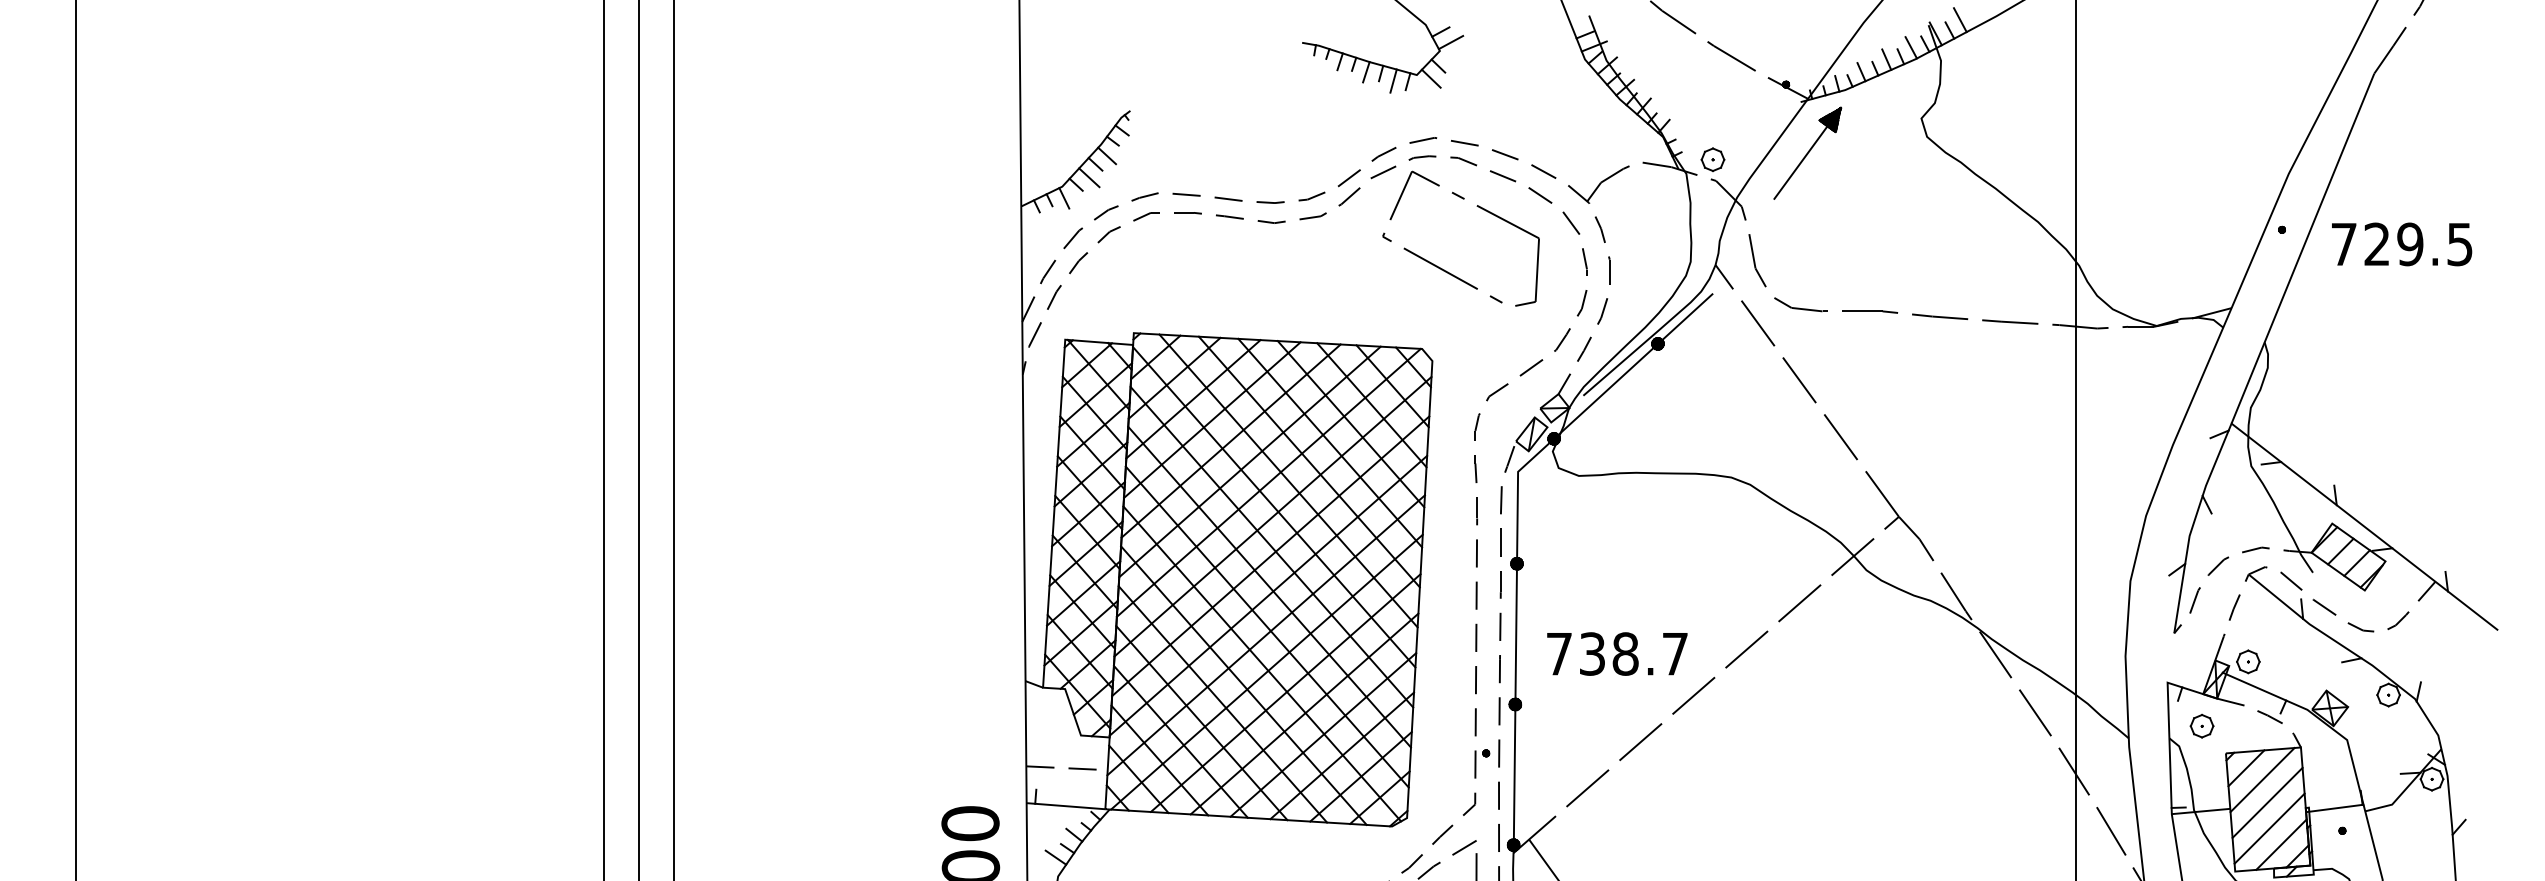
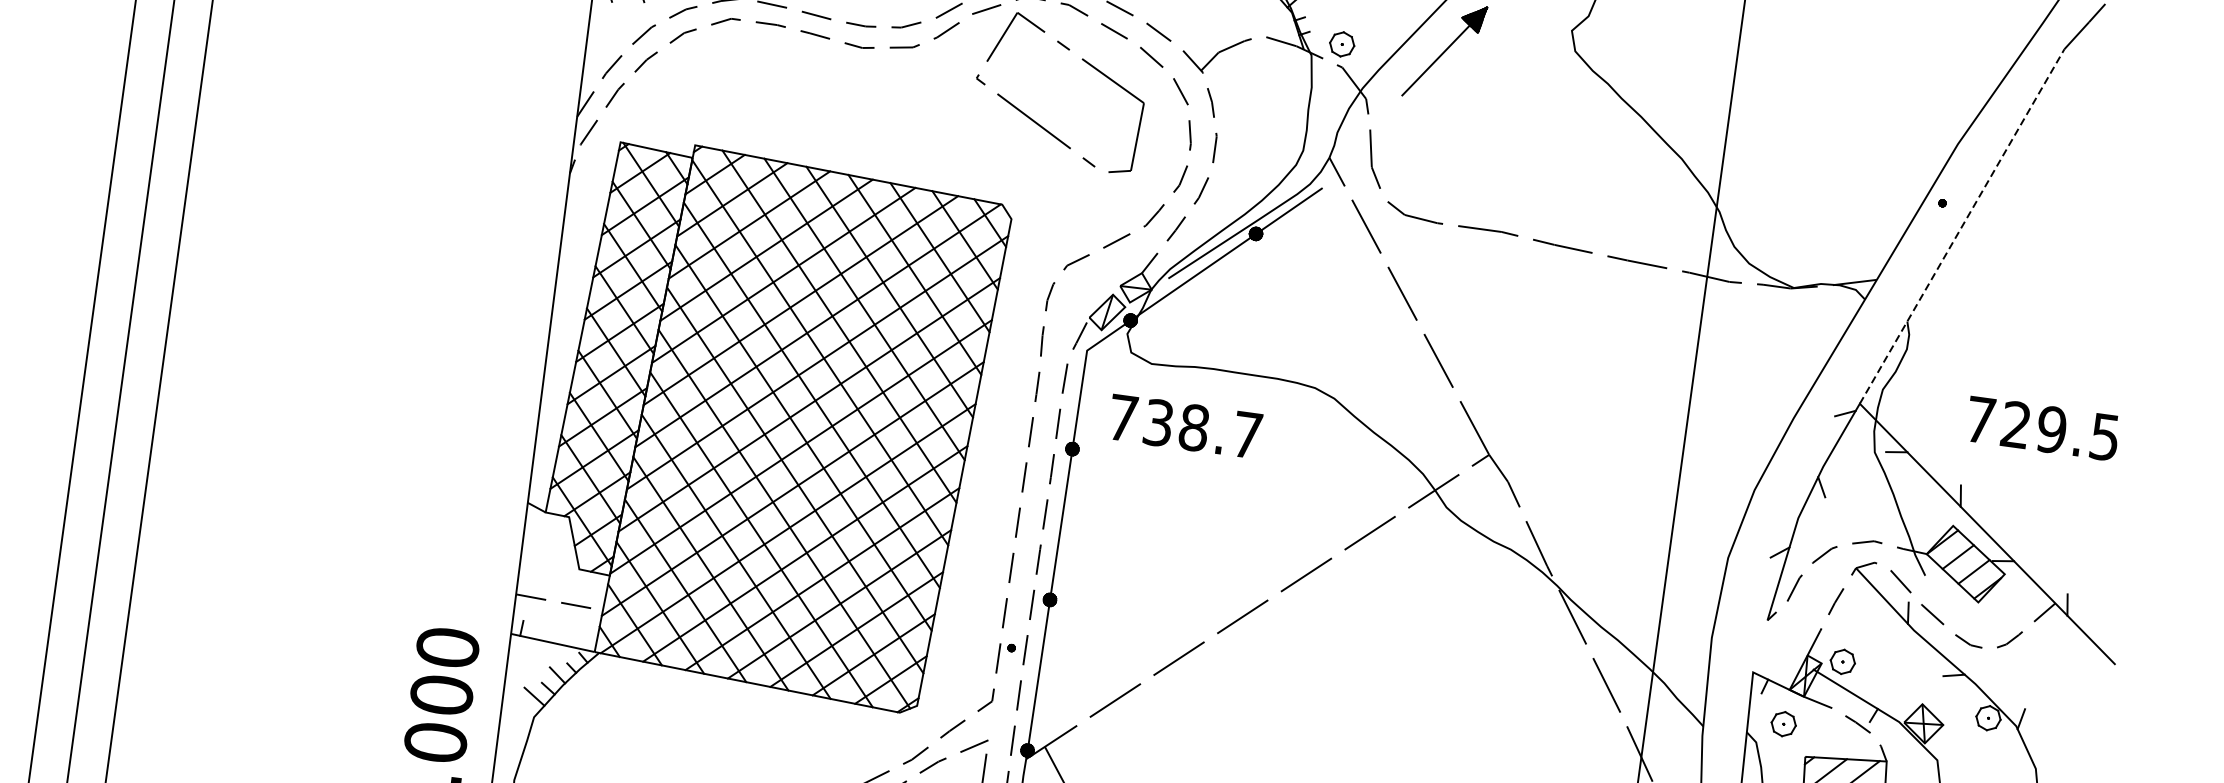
text: (2402, 244) -> (2043, 428), moved
line: (2302, 248) -> (1961, 226), solid -> dashed
text: (1617, 653) -> (1185, 426), moved

